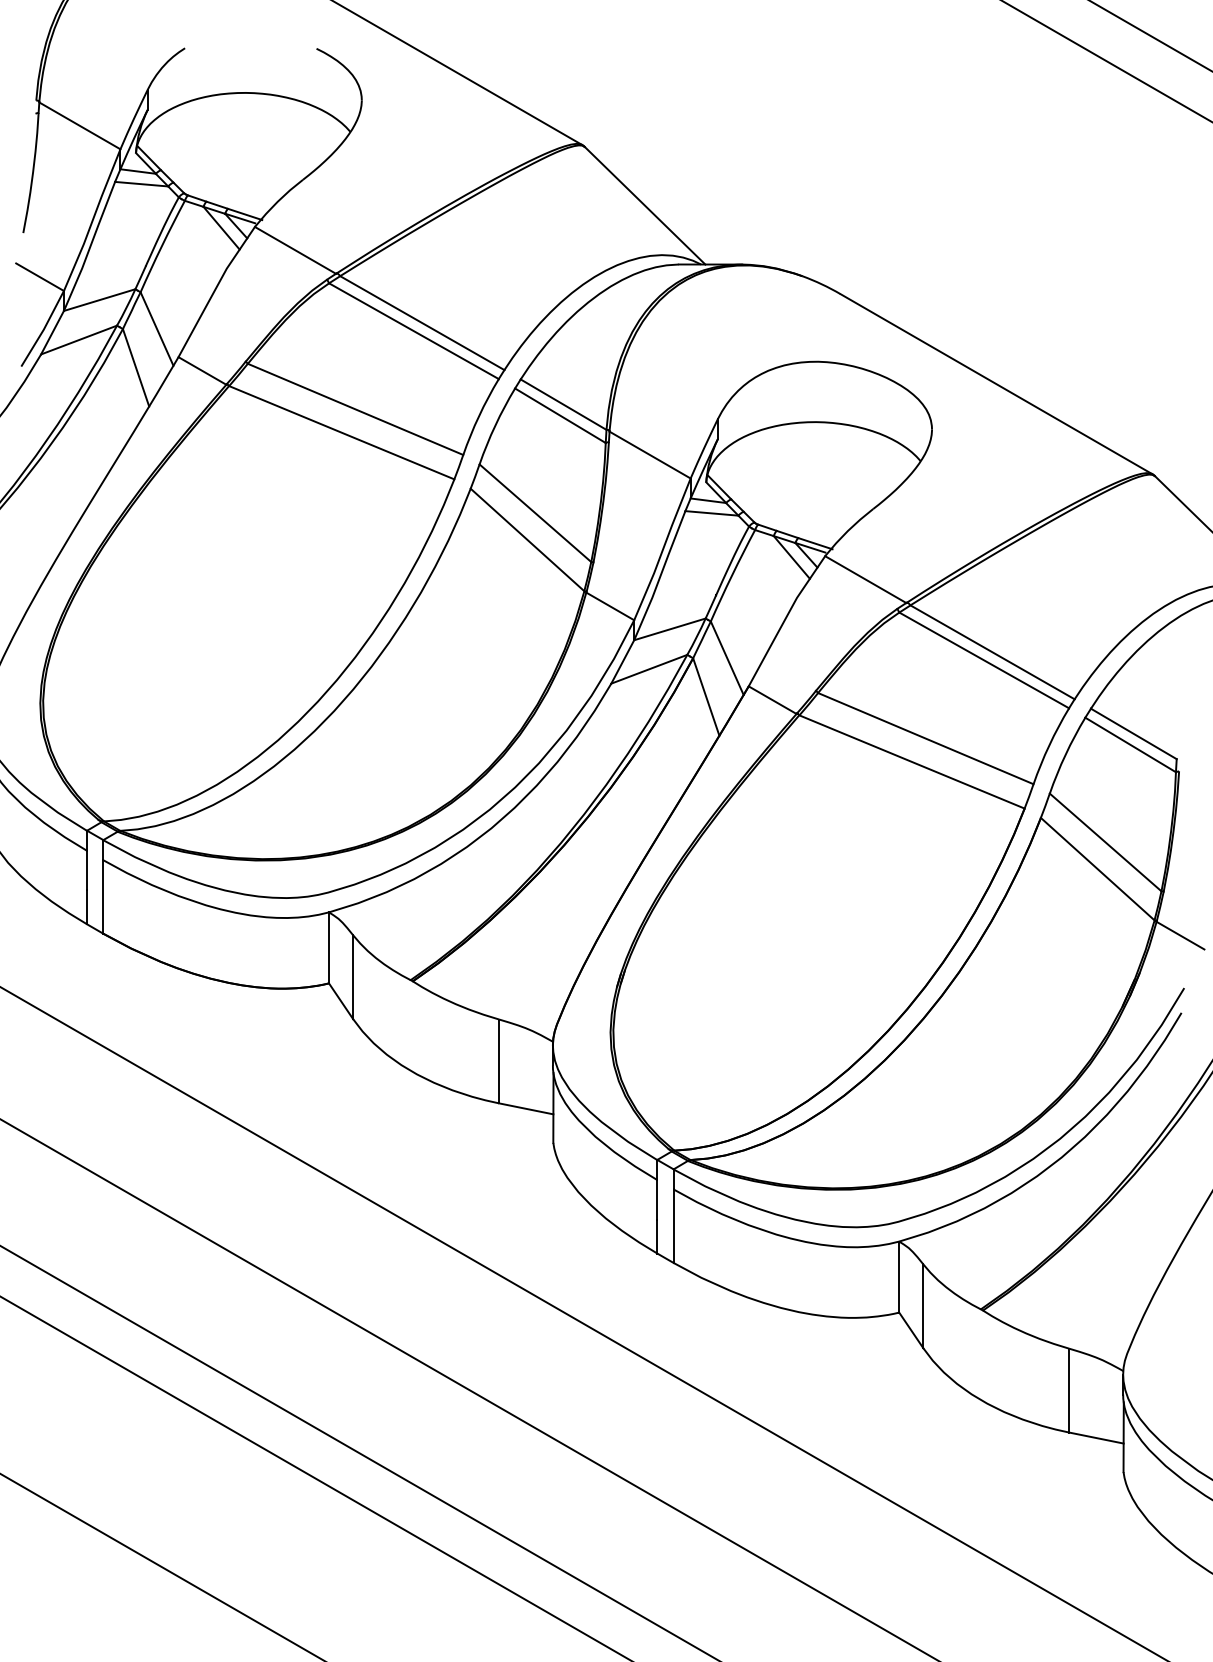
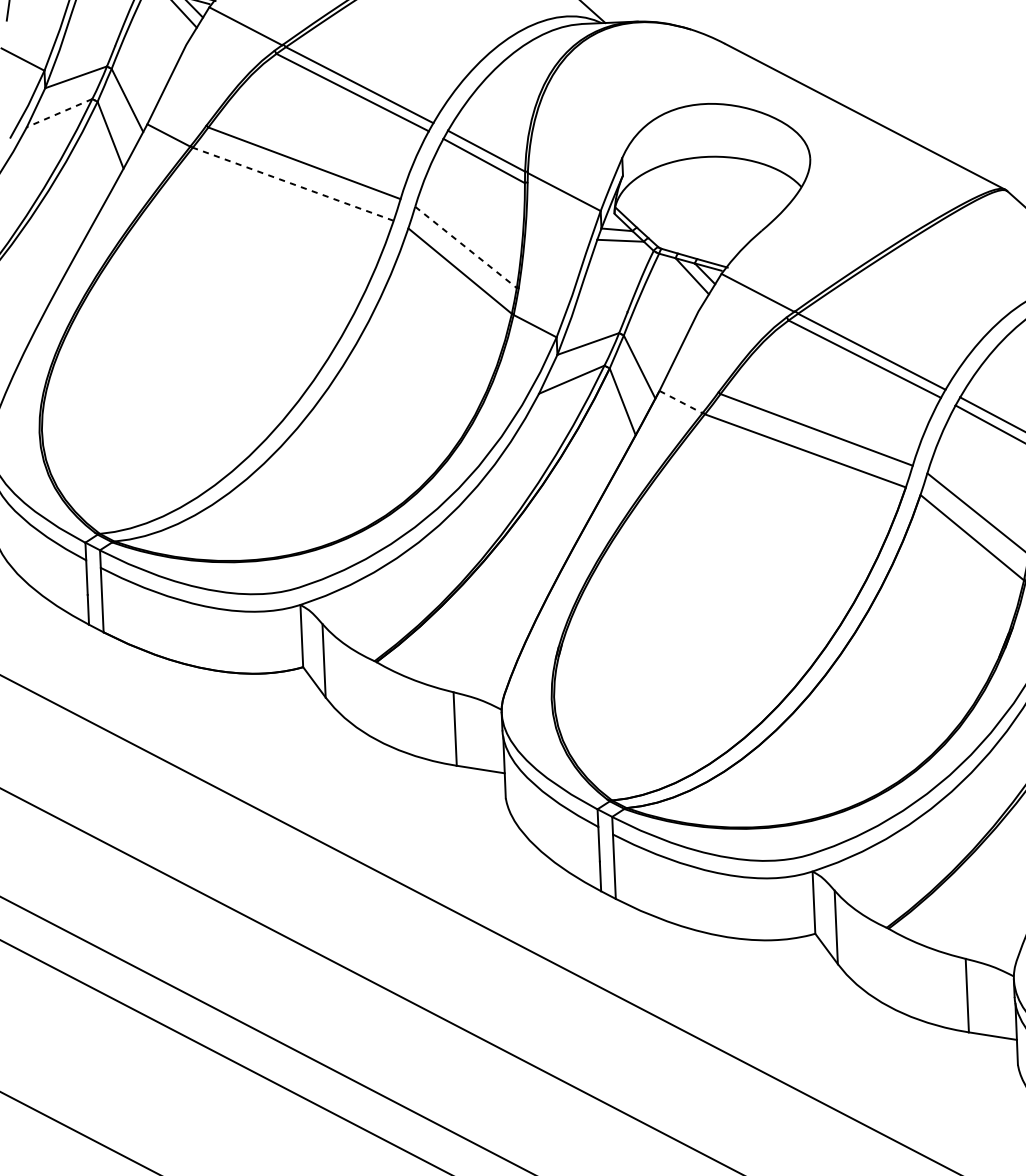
line: (79, 340) -> (59, 113), solid -> dashed
line: (341, 432) -> (293, 184), solid -> dashed
line: (535, 513) -> (466, 247), solid -> dashed
line: (772, 700) -> (680, 402), solid -> dashed

